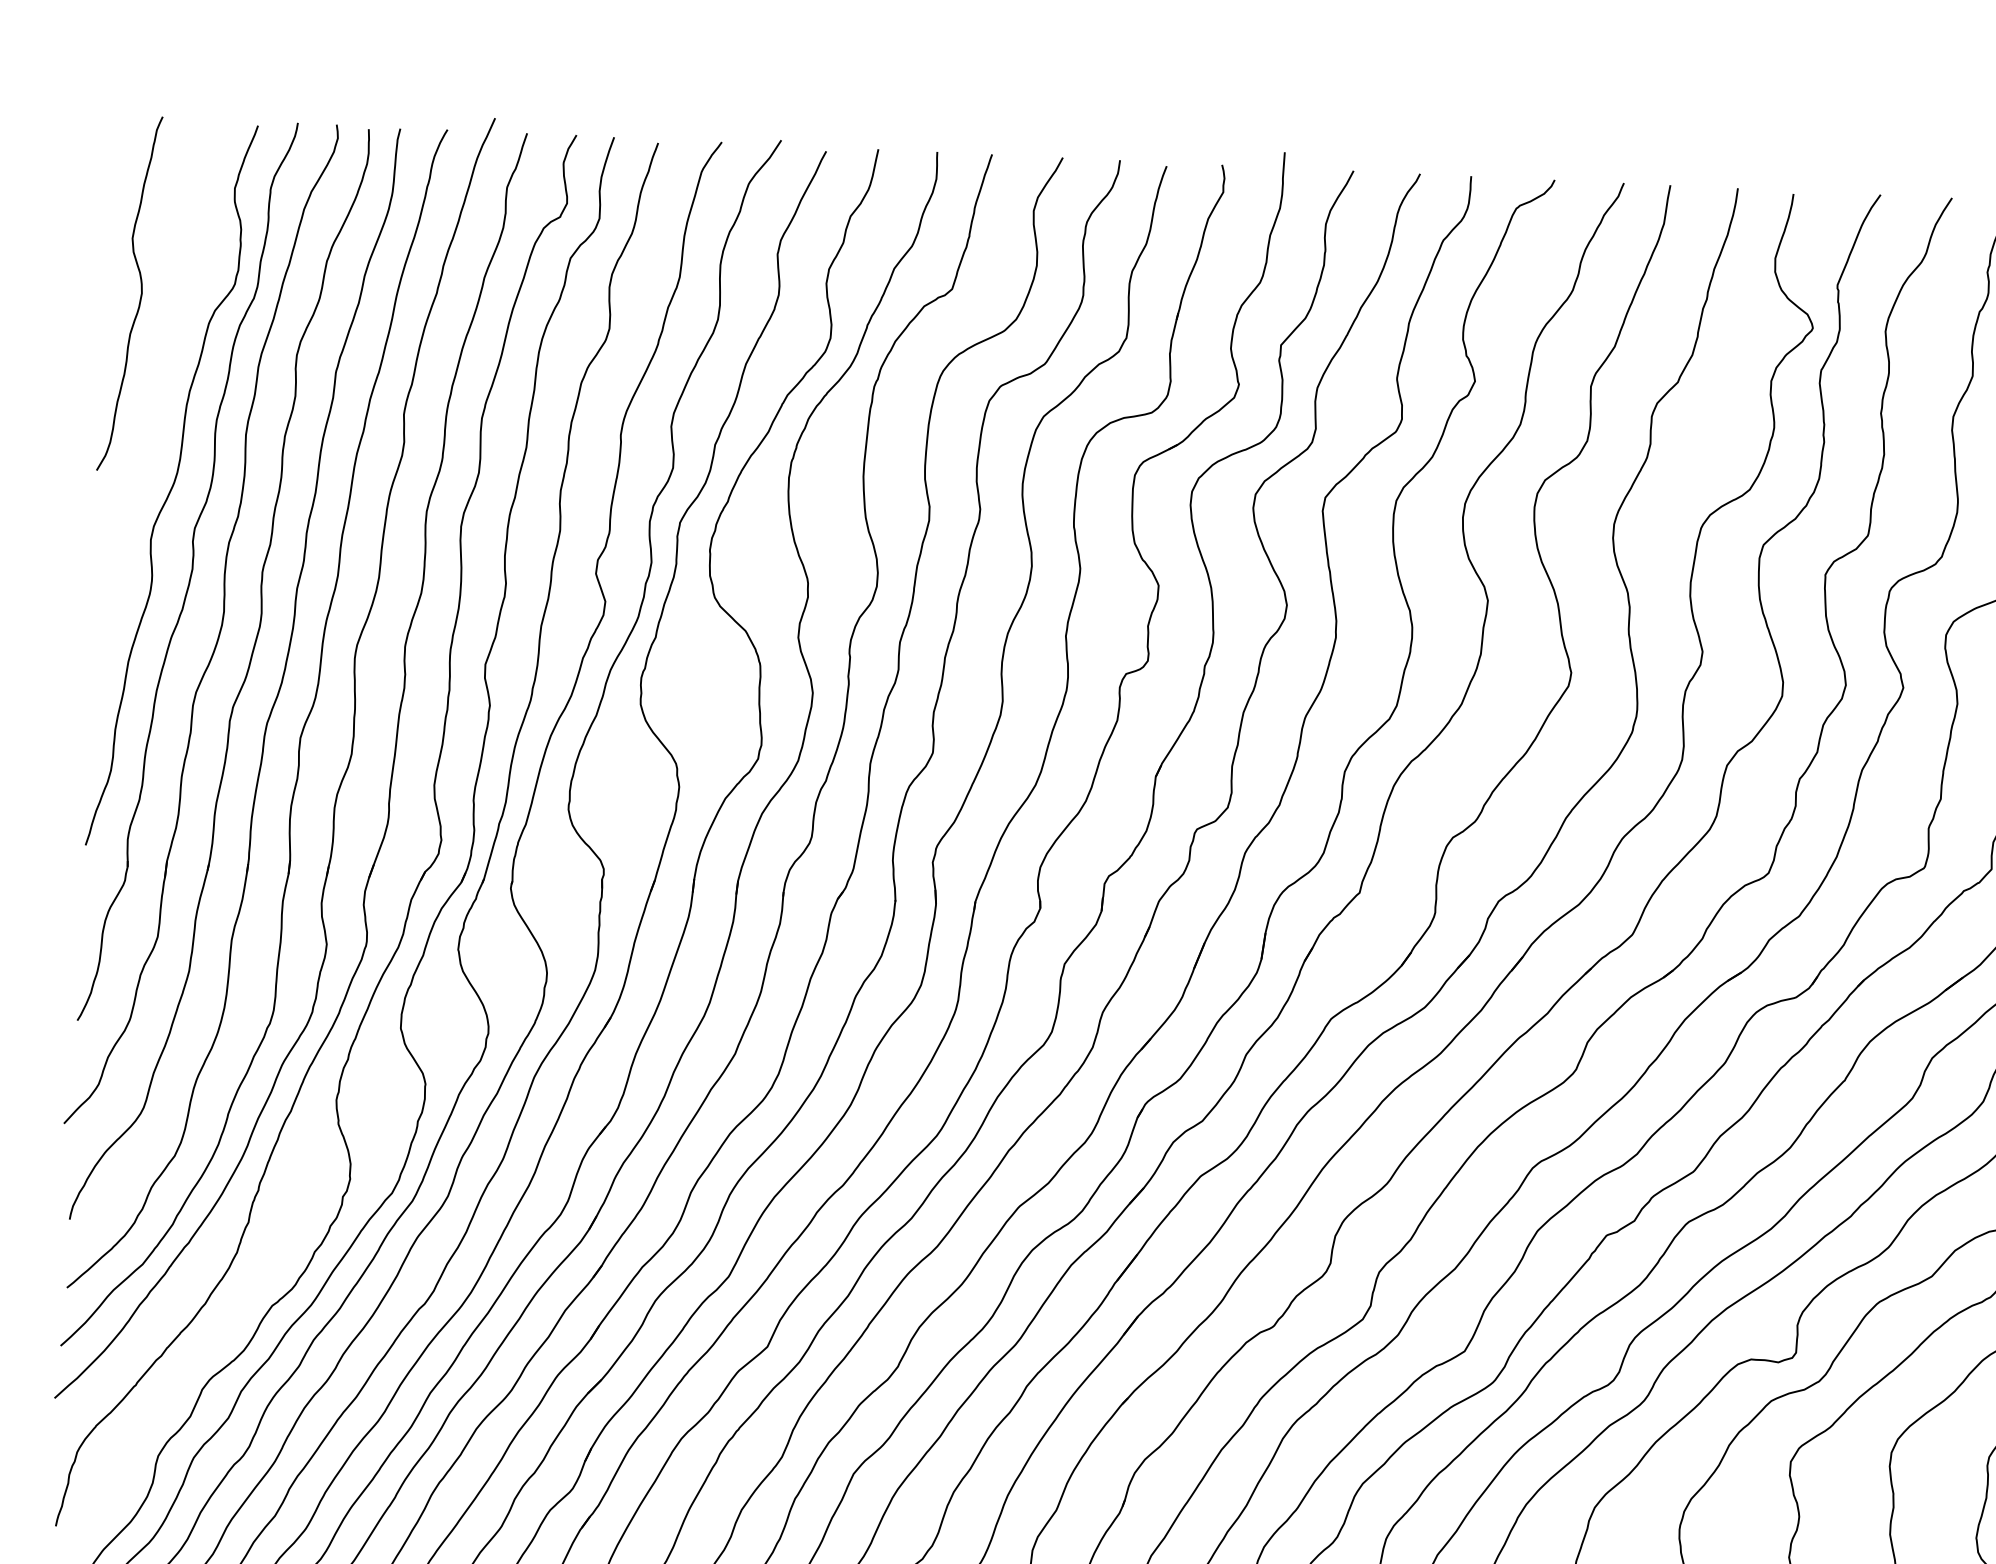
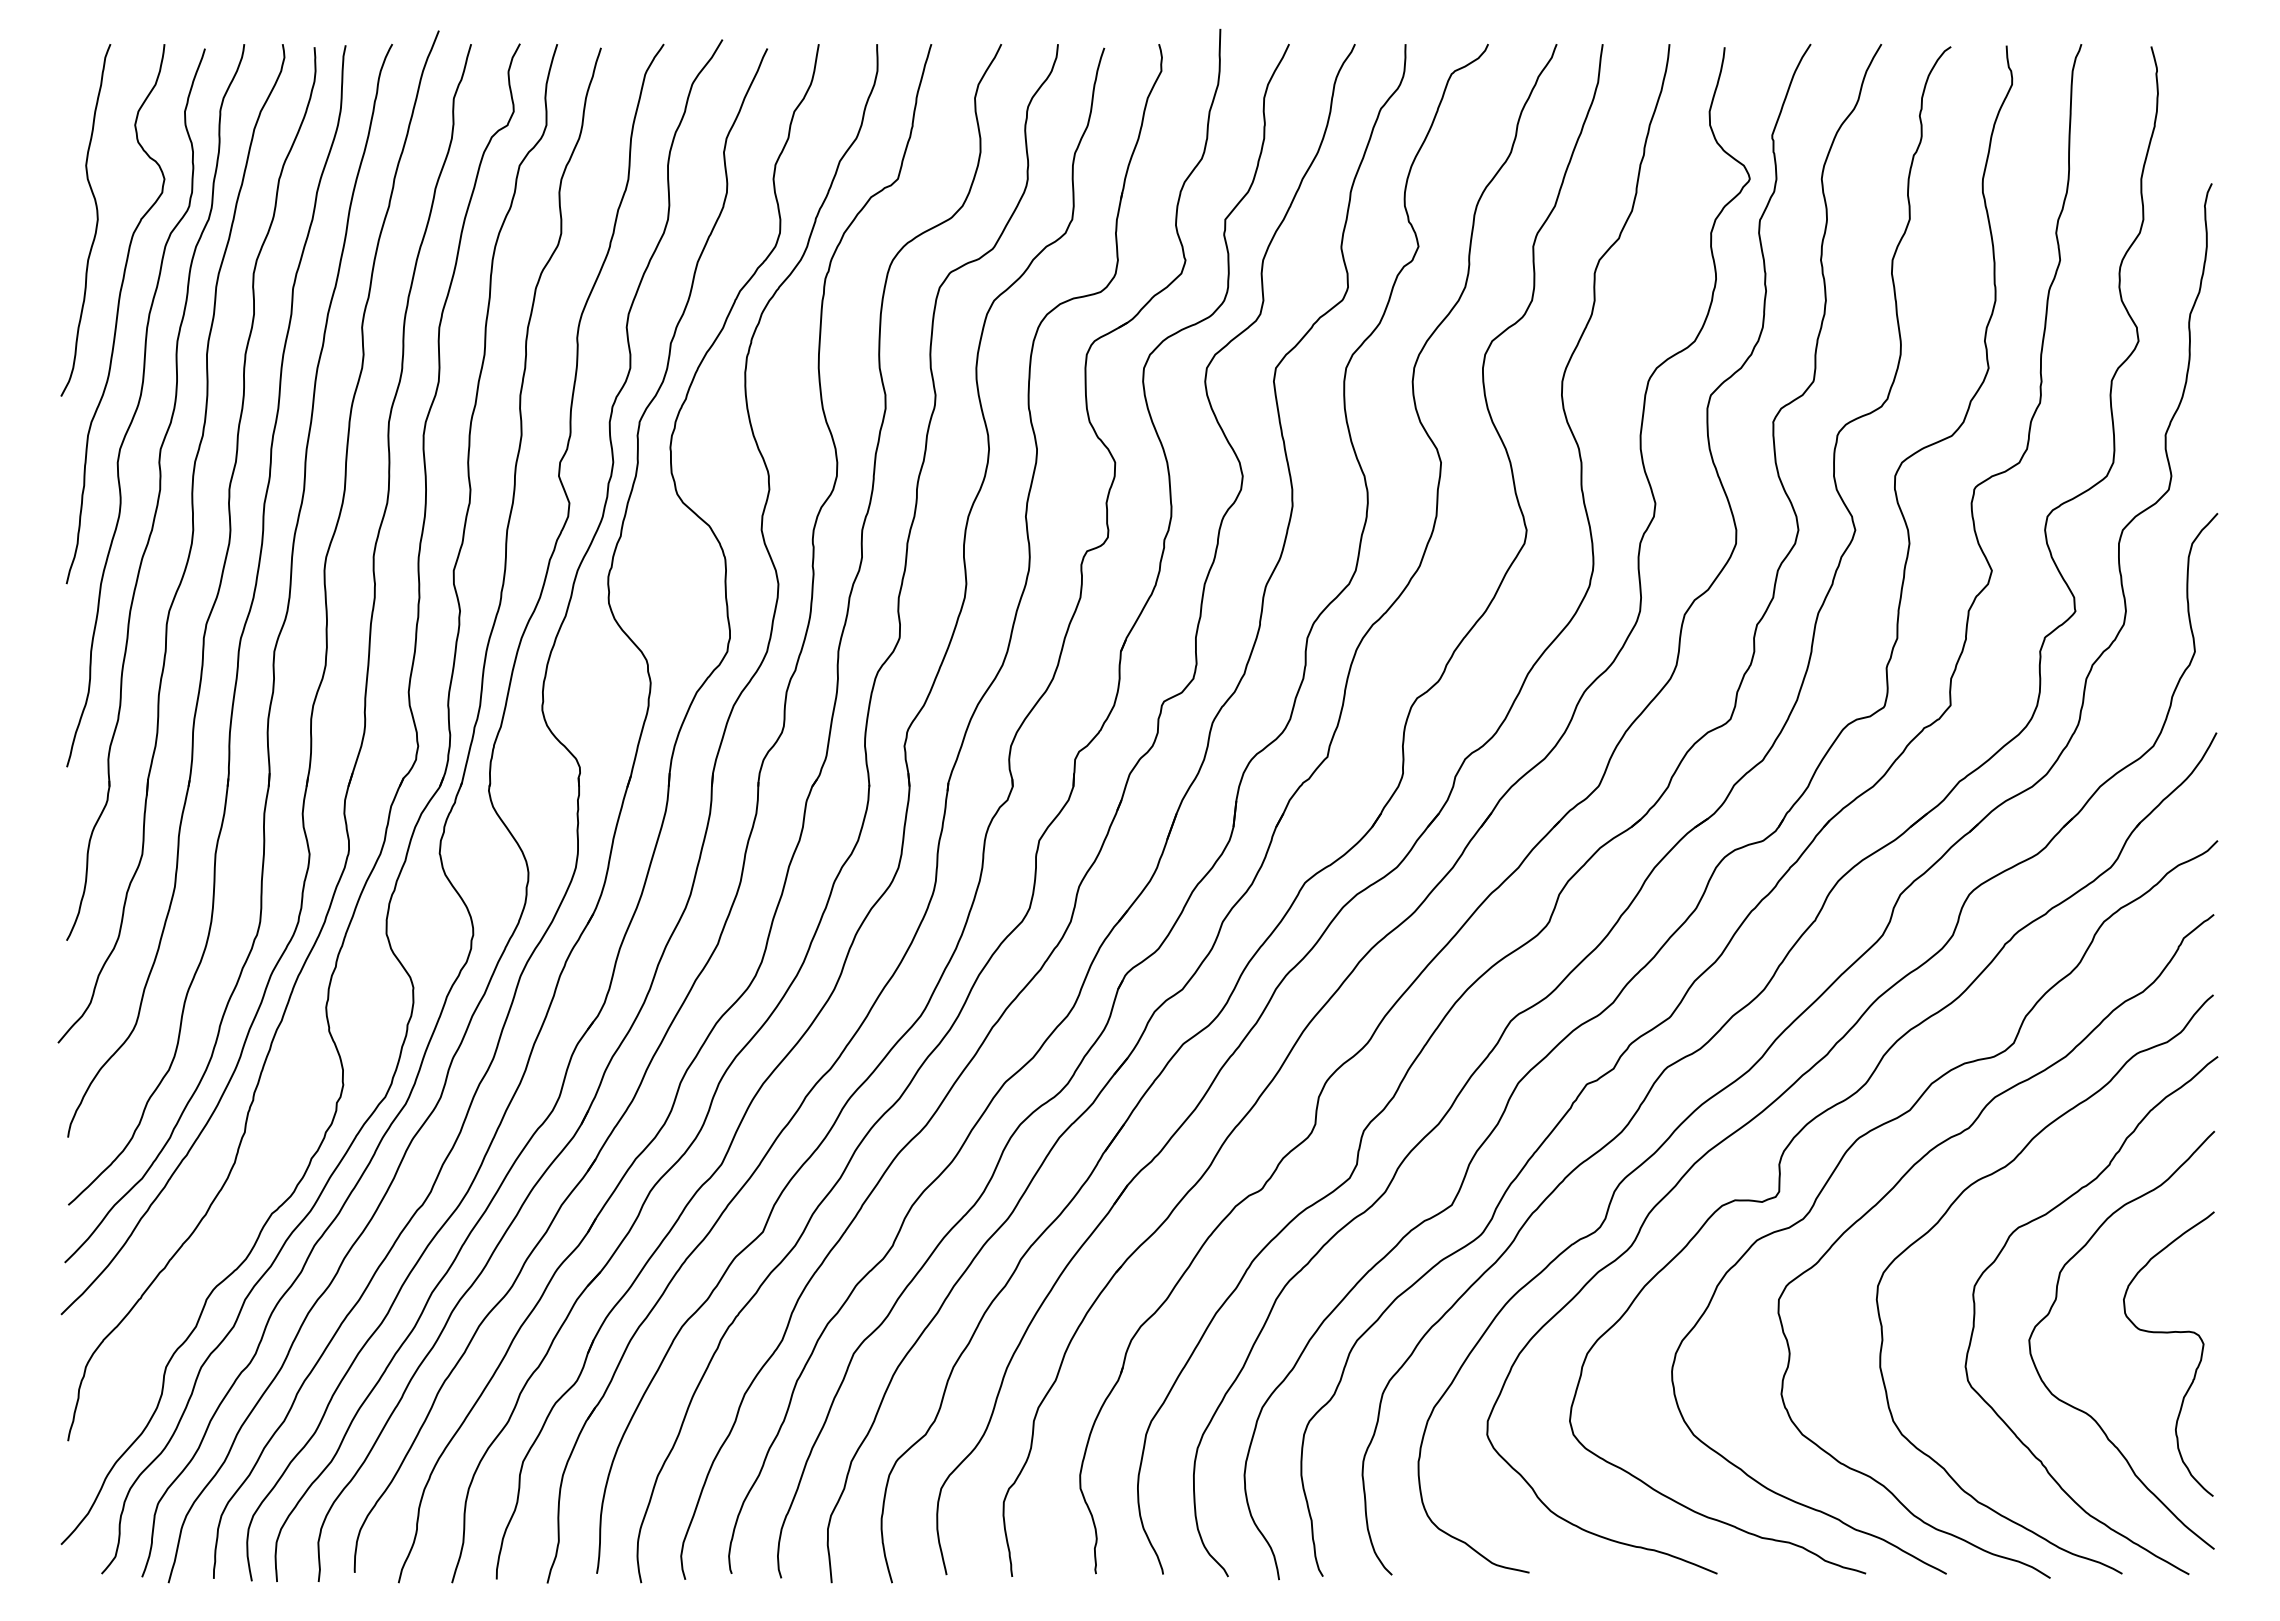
curve: (156, 390) -> (116, 314), added

